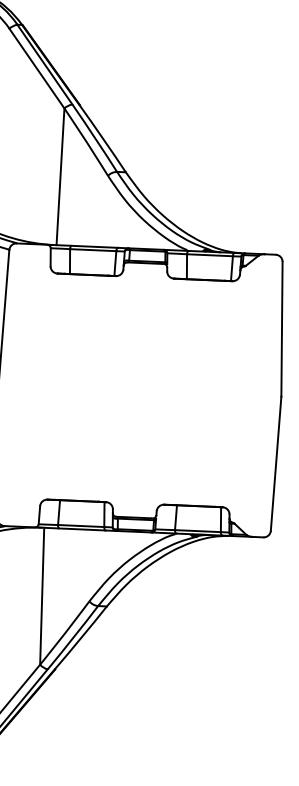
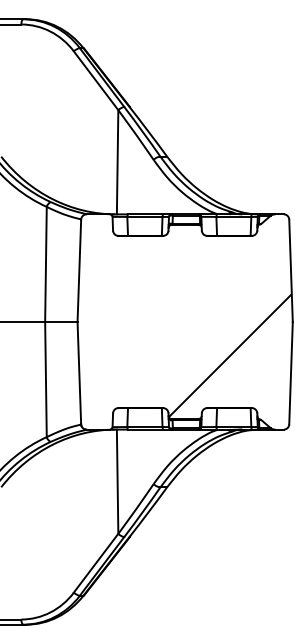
hatch: (196, 436) -> (229, 355), added

